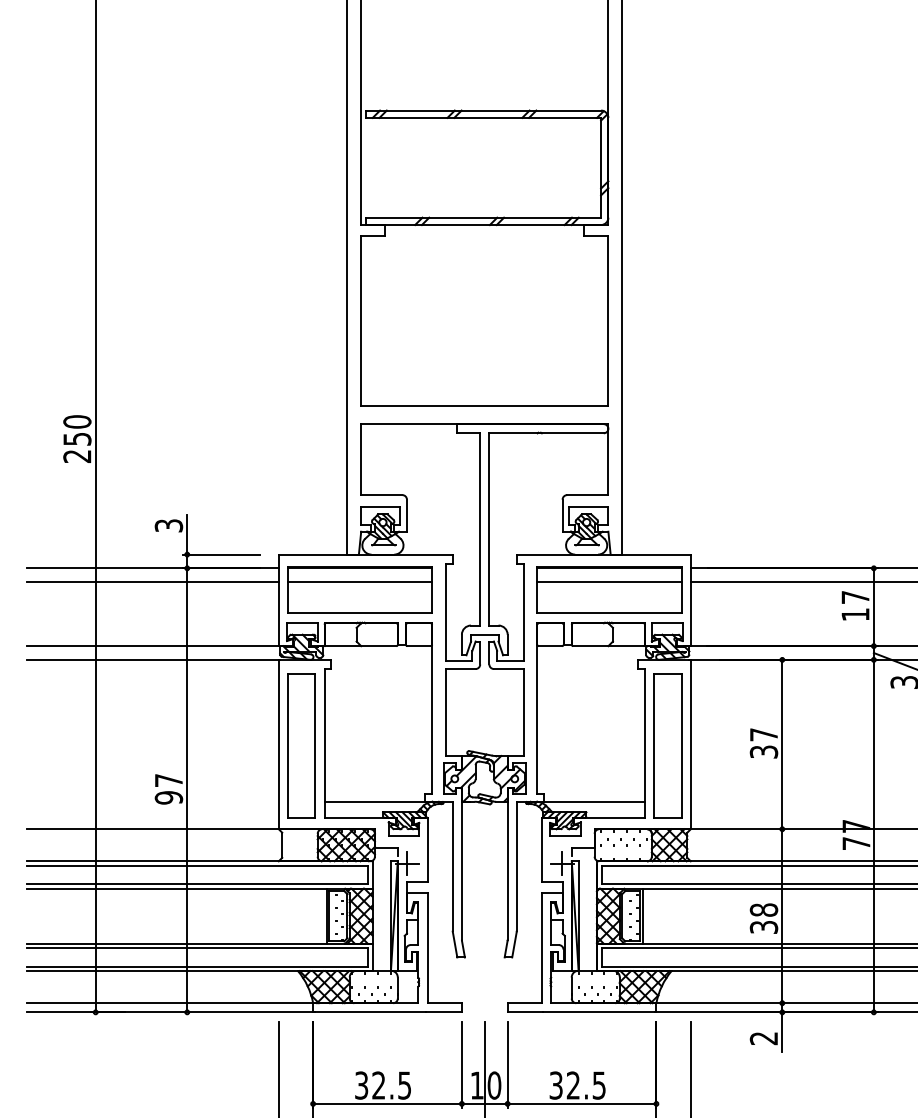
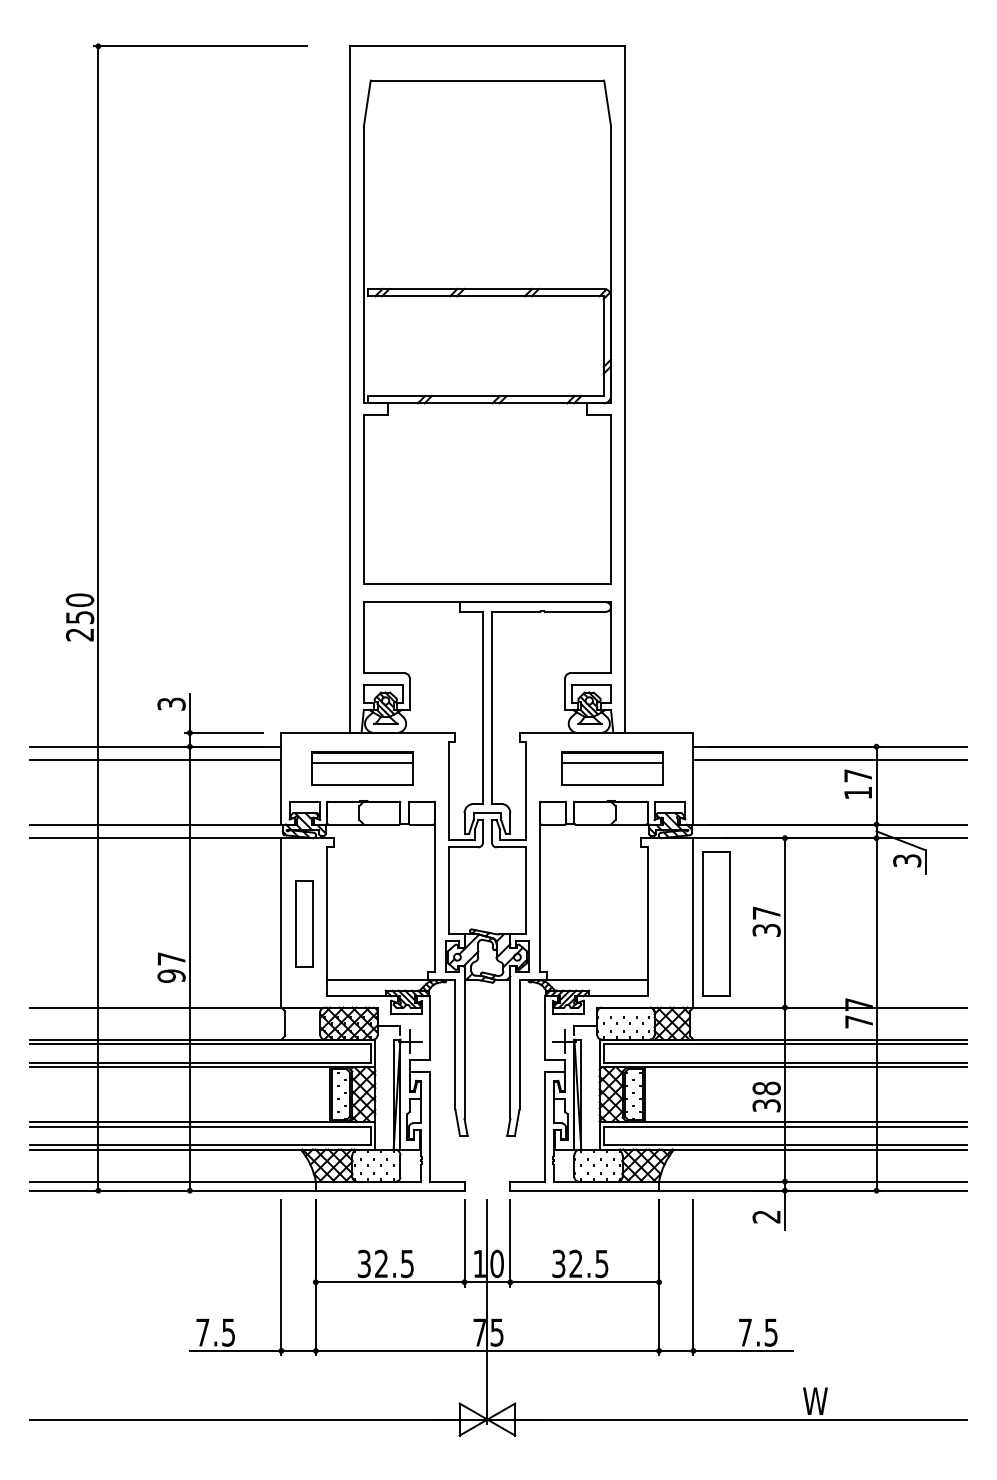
part: (359, 590) -> (362, 768), size x0.7
part: (608, 590) -> (611, 768), size x0.7
part: (301, 745) -> (304, 923), size x0.6
part: (667, 745) -> (716, 923), moved

